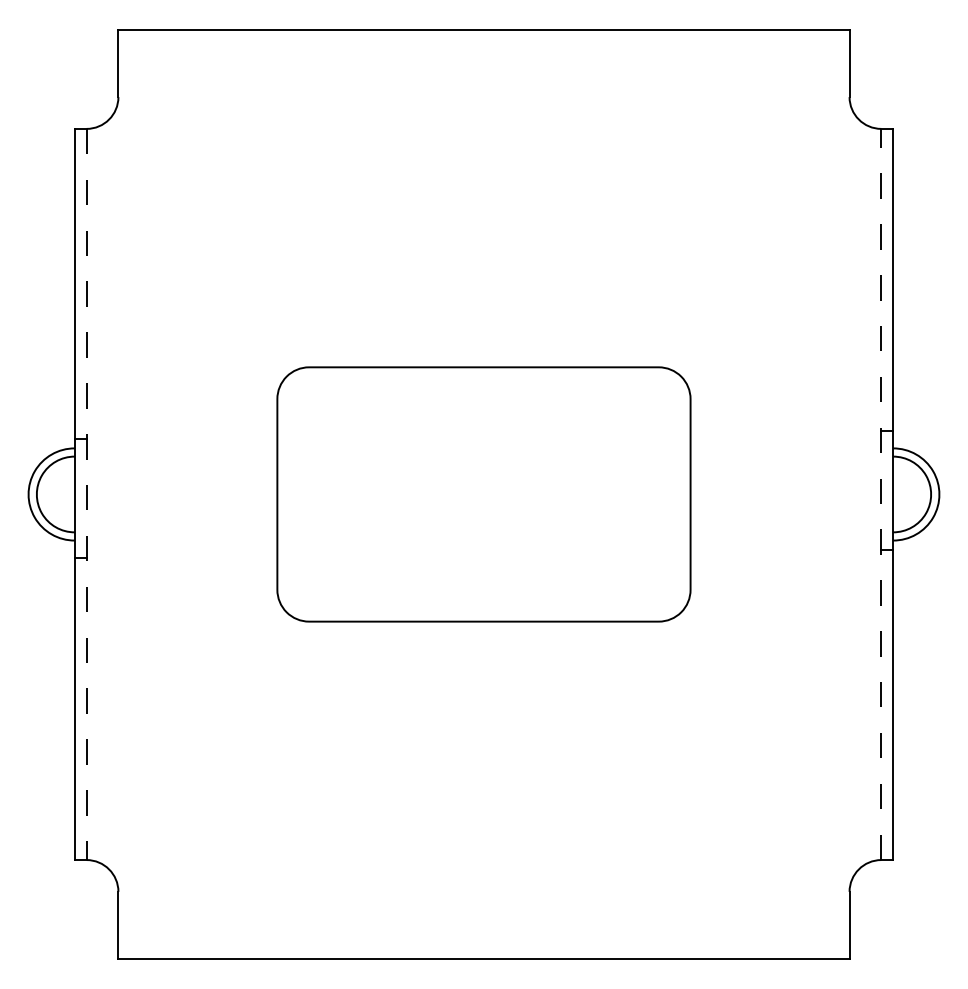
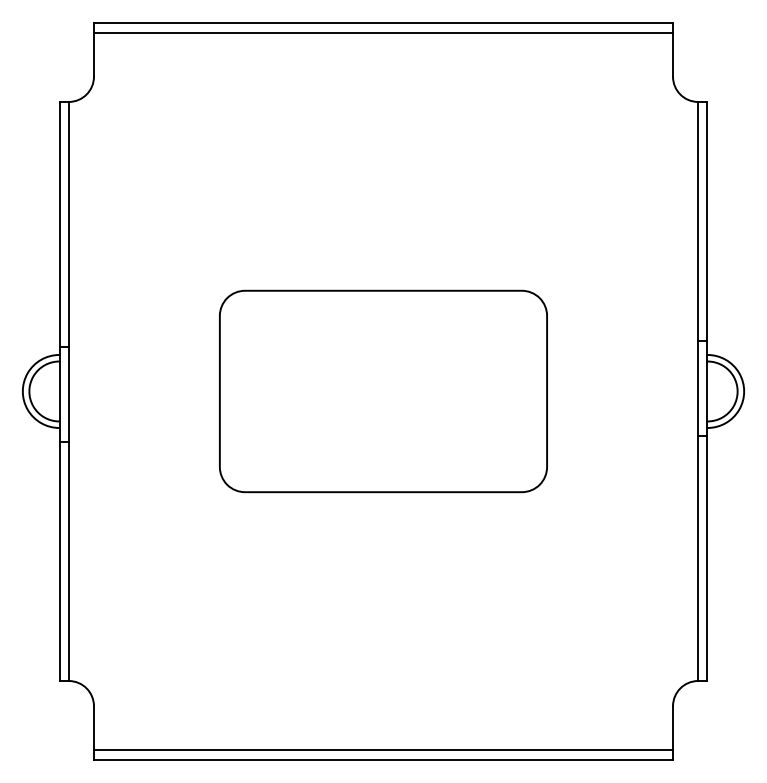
line: (484, 41) -> (383, 32), added
line: (86, 494) -> (68, 391), dashed -> solid
line: (881, 494) -> (698, 391), dashed -> solid
line: (484, 947) -> (383, 750), added

